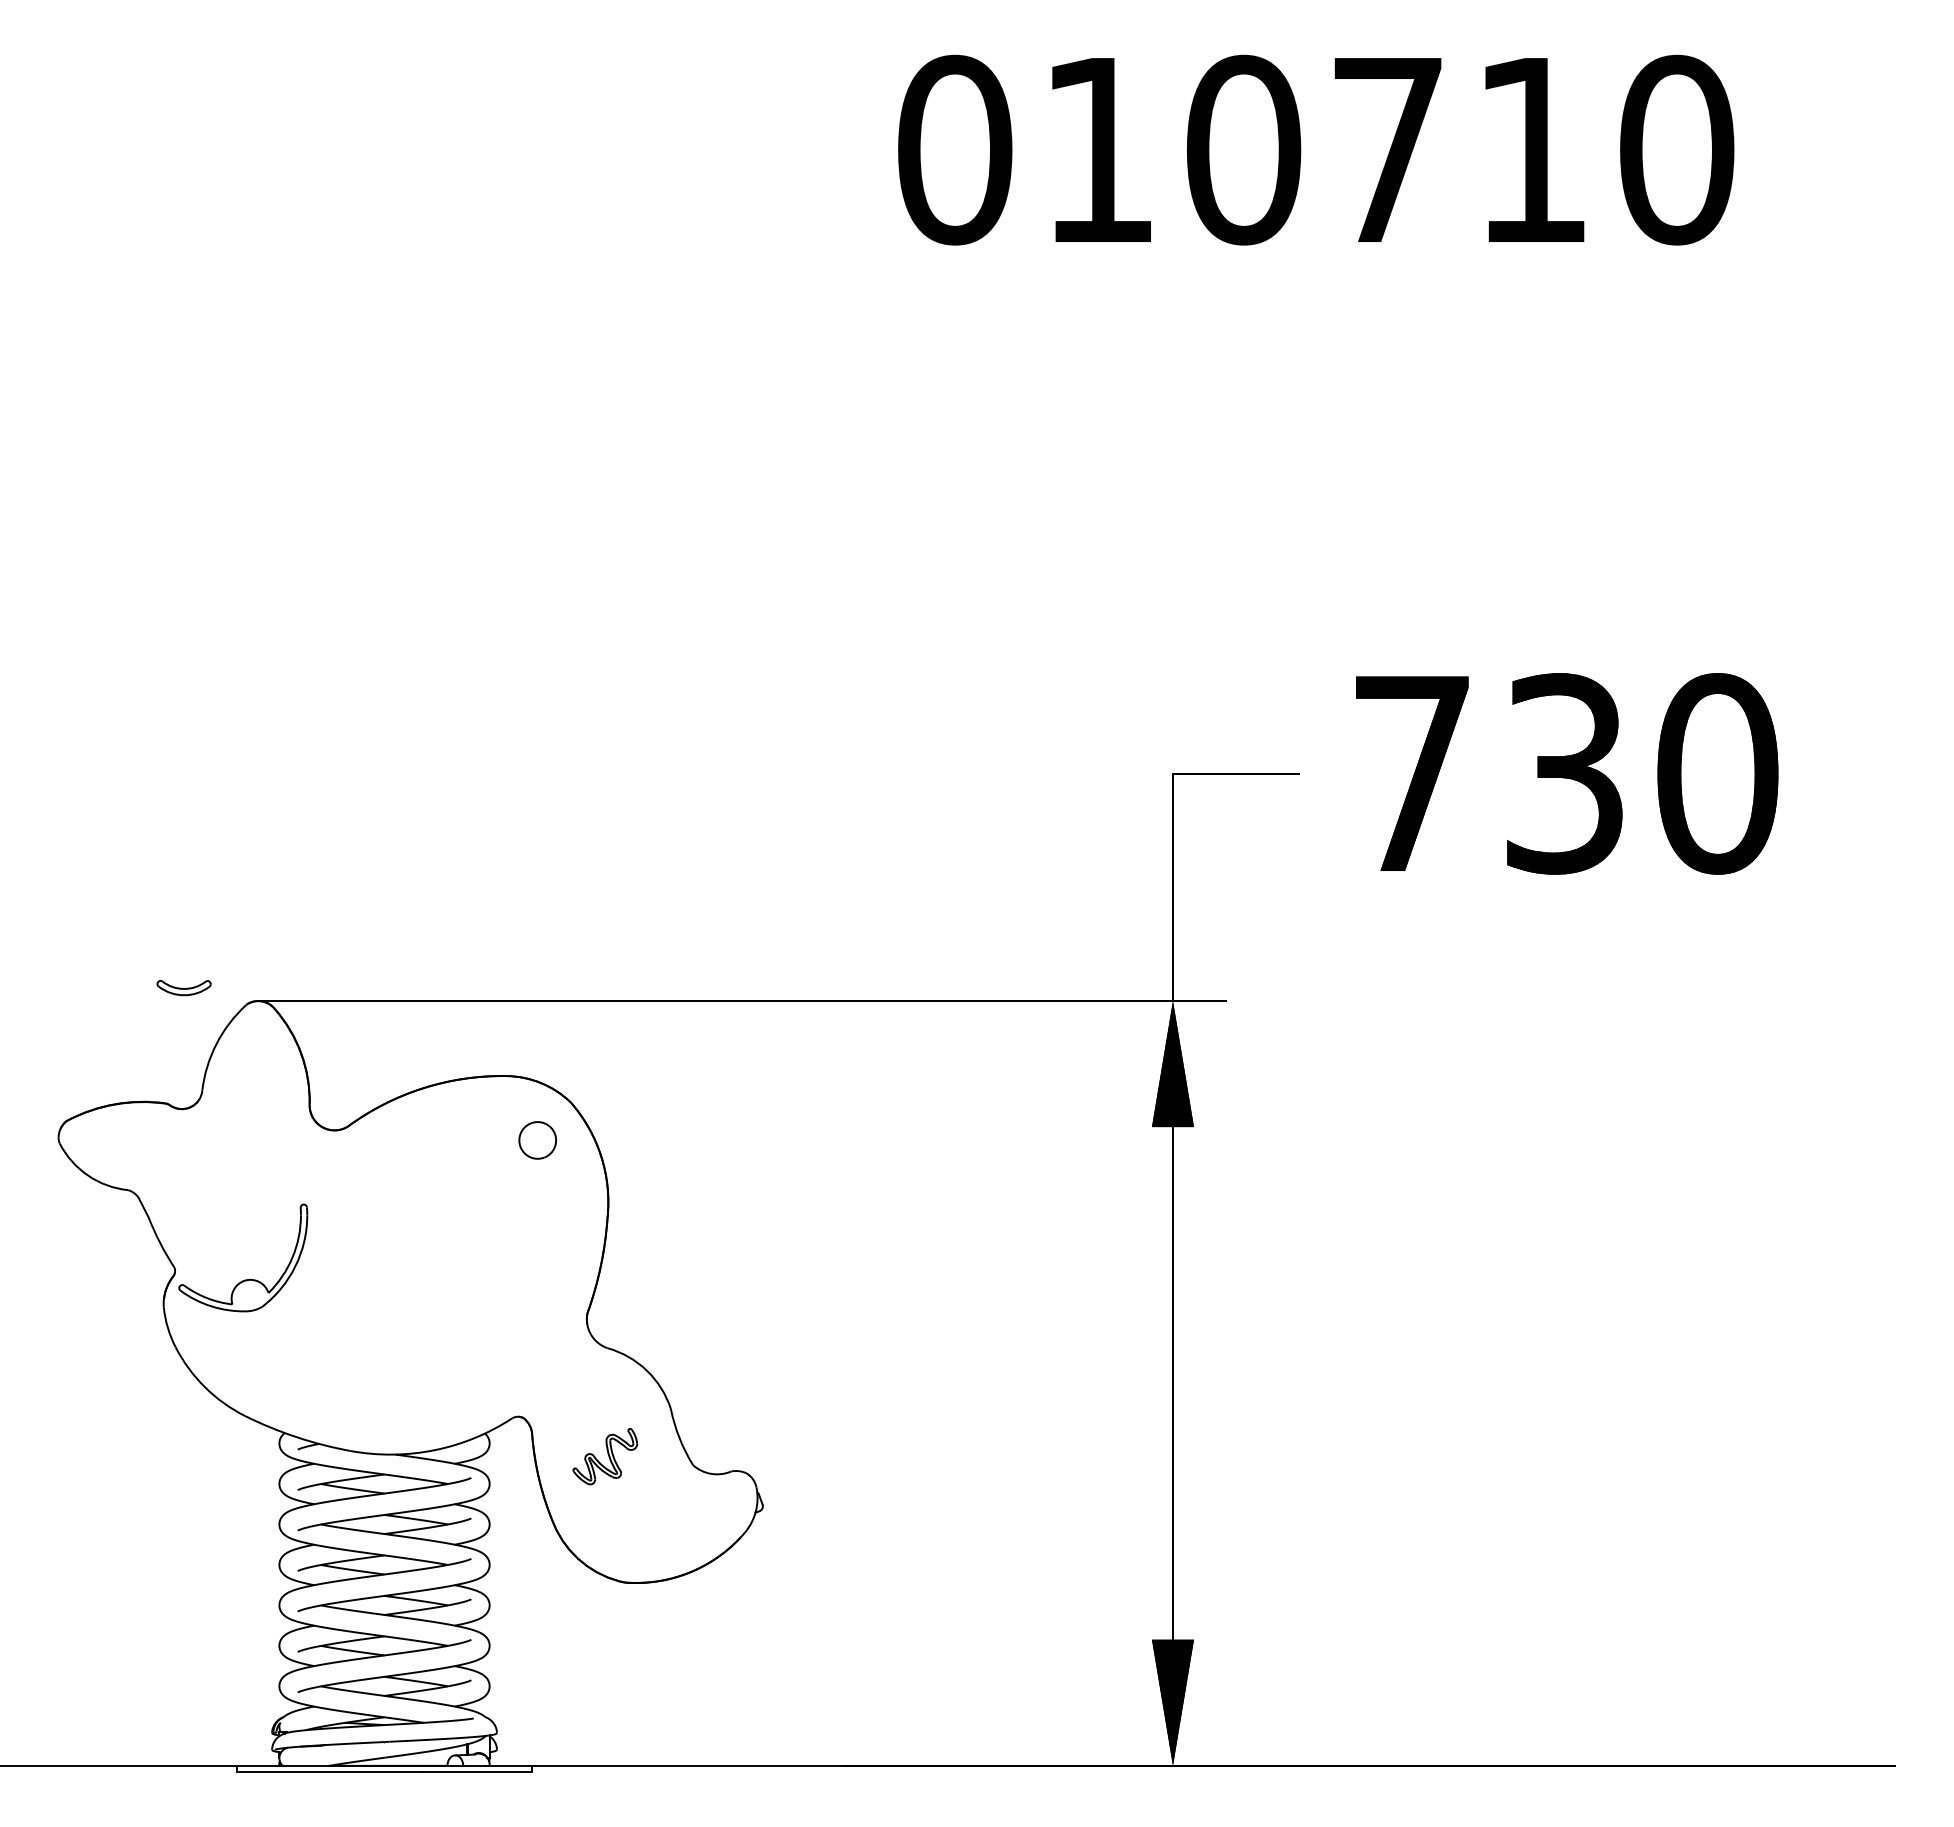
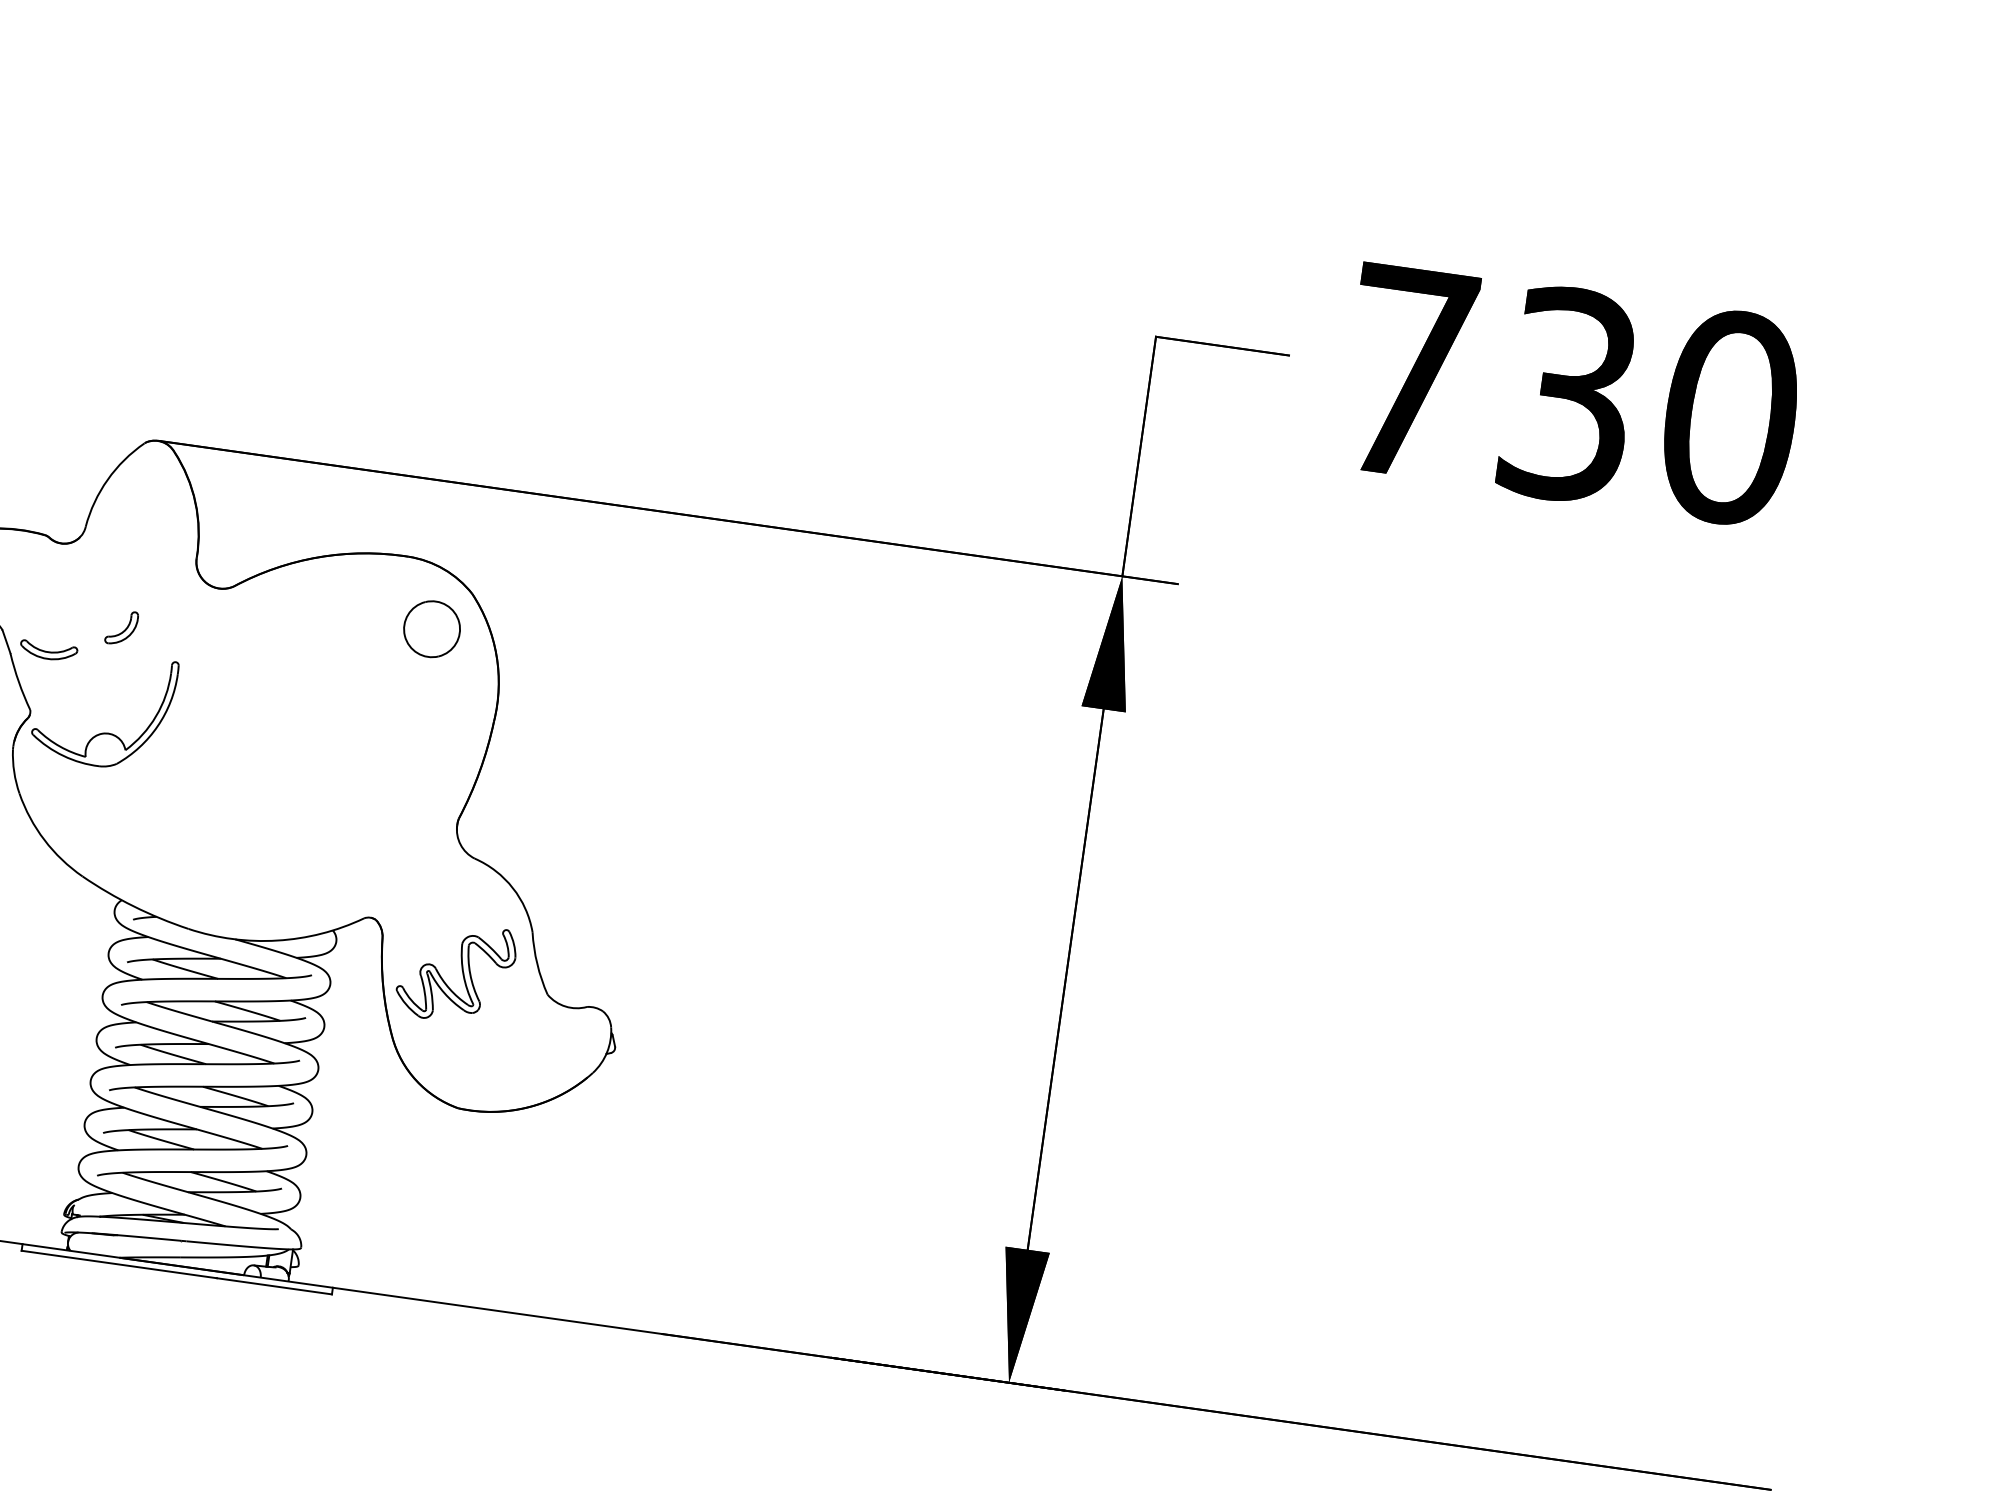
part: (183, 988) -> (47, 651), moved
part: (537, 1140) -> (431, 629), size x1.43
part: (248, 1179) -> (121, 627), added
part: (605, 1456) -> (456, 972), size x1.67

